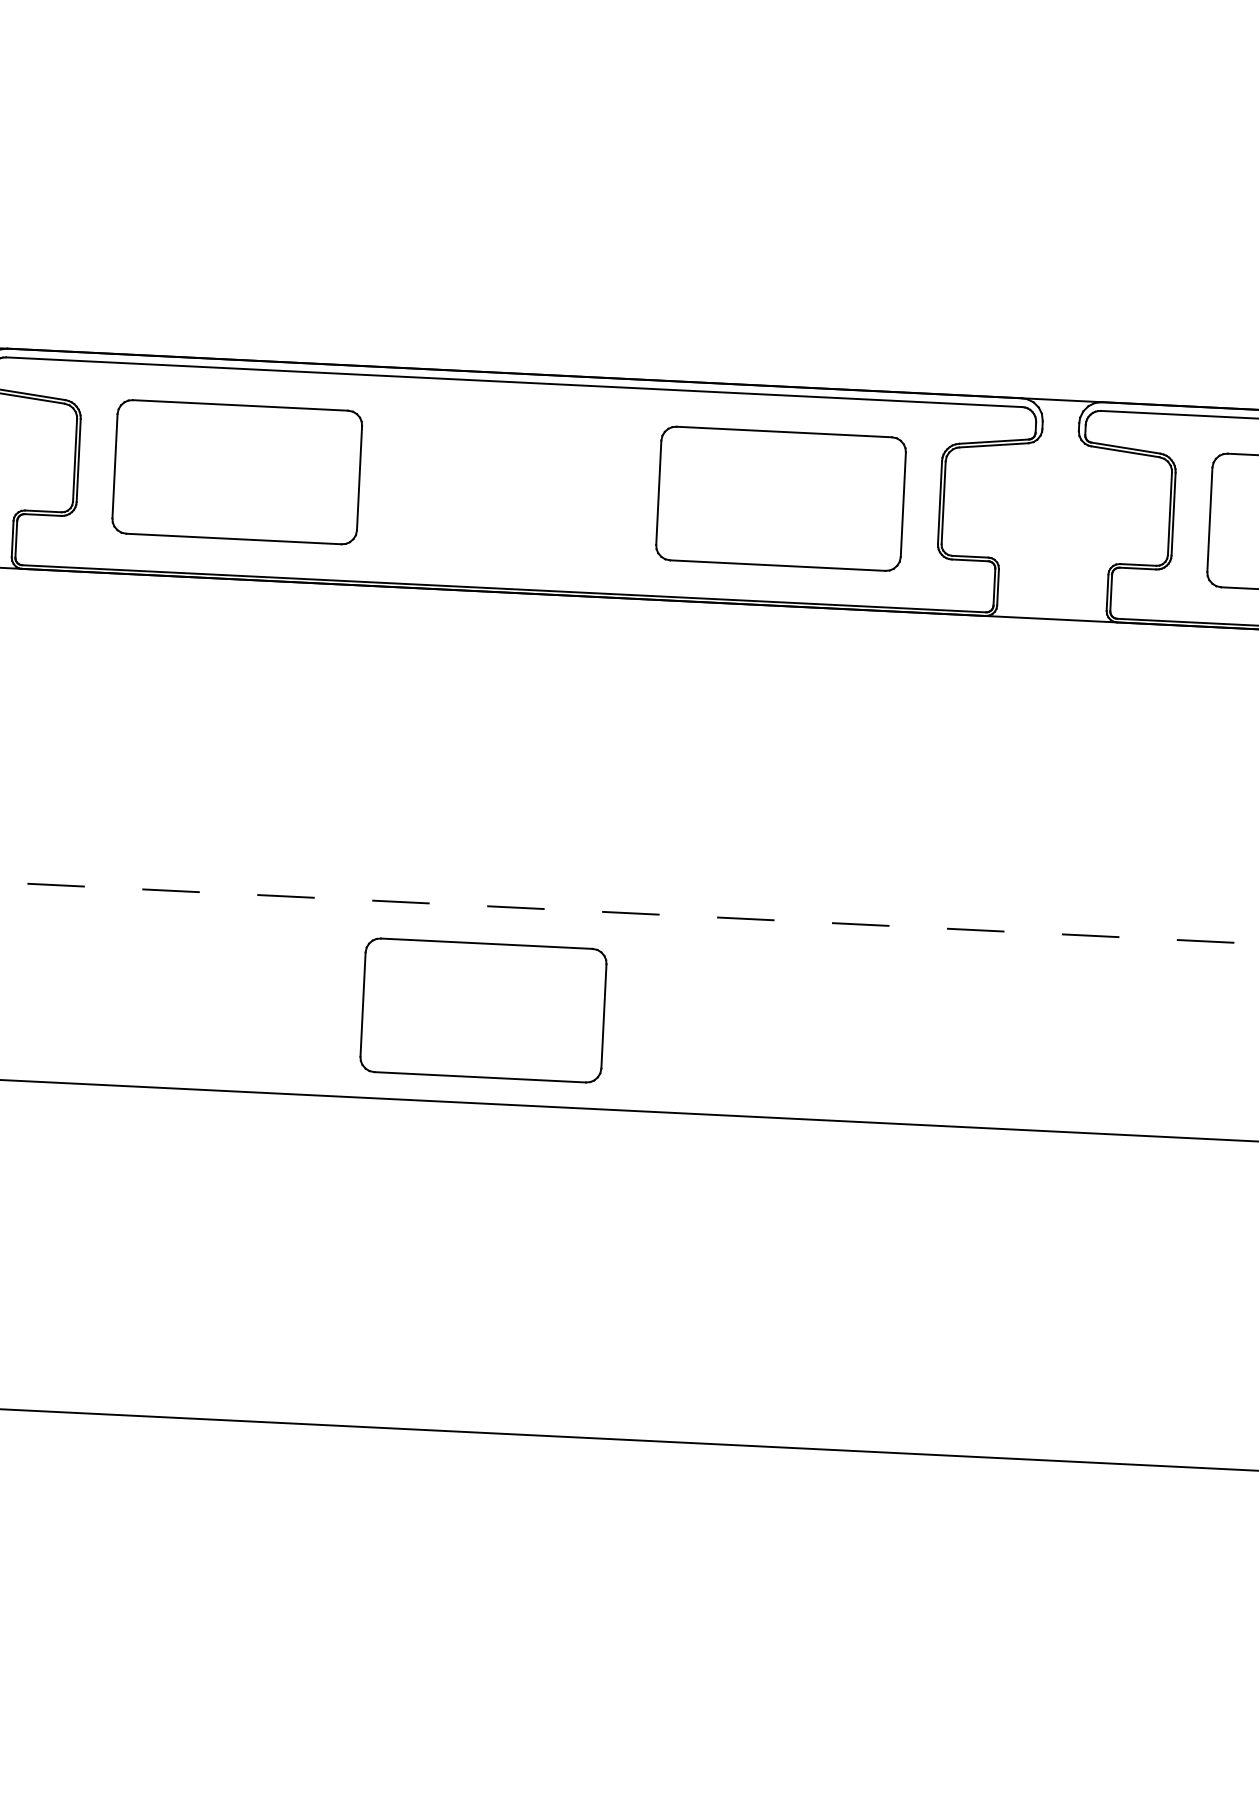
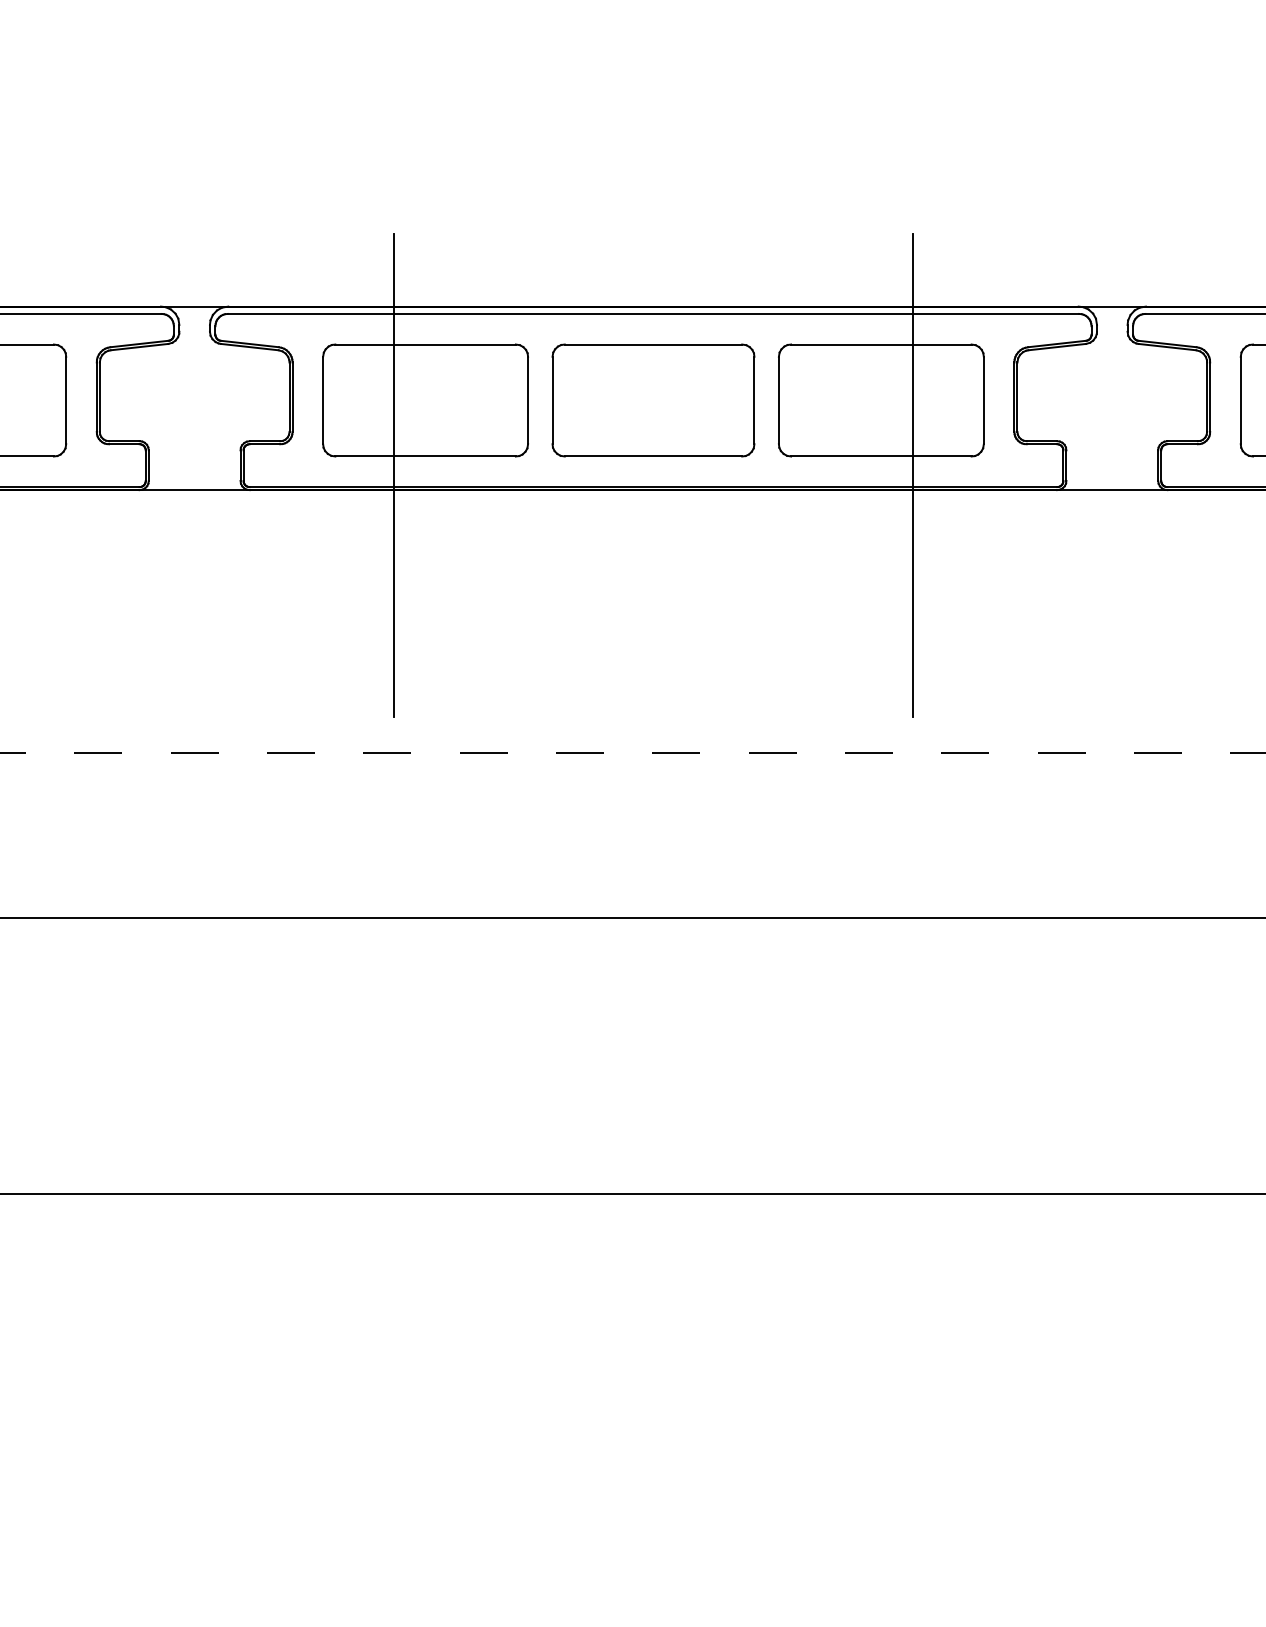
line: (194, 559) -> (393, 475), added
line: (815, 590) -> (913, 475), added
part: (483, 1010) -> (653, 400), moved

